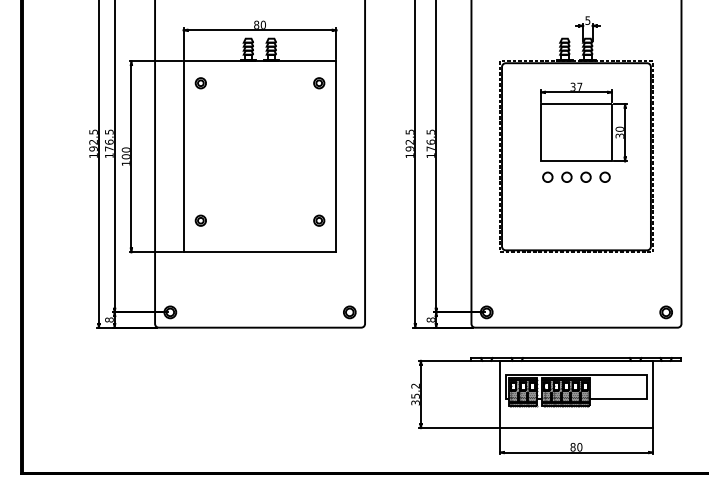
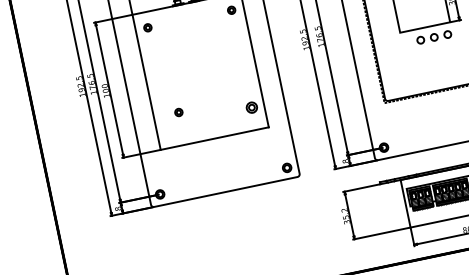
circle: (547, 176) -> (406, 42), removed
part: (200, 220) -> (178, 112), moved
part: (319, 220) -> (252, 107), size x1.4

